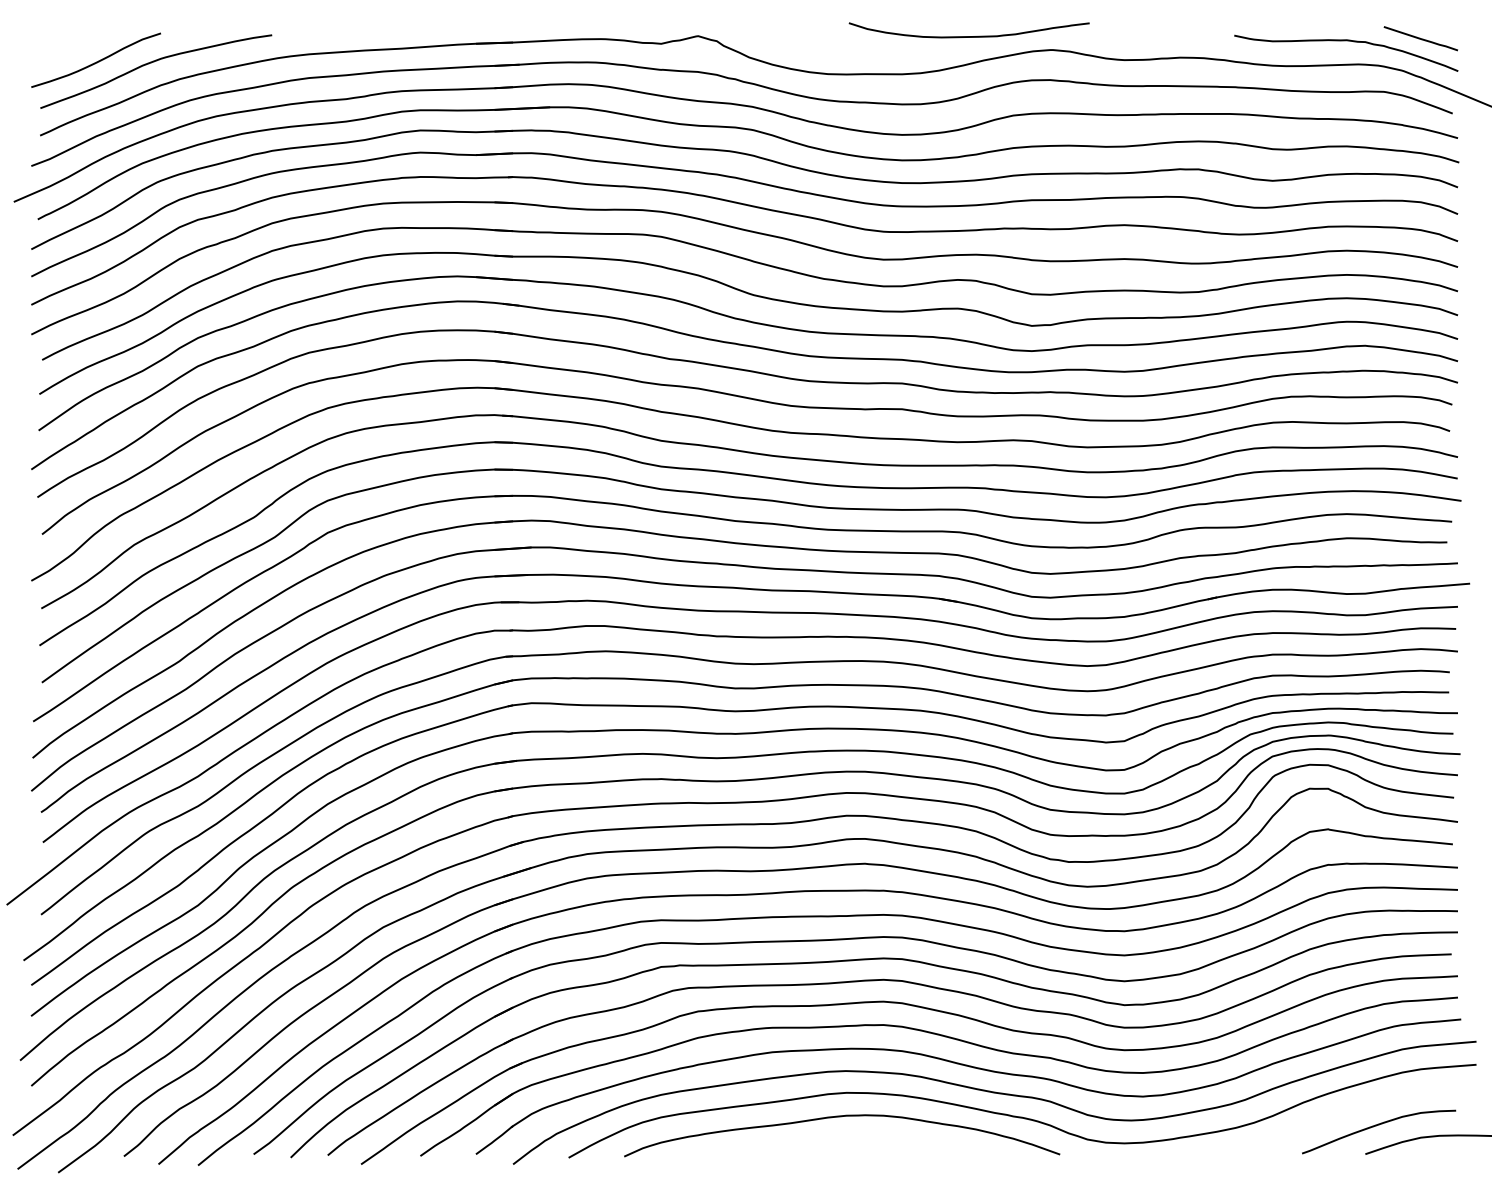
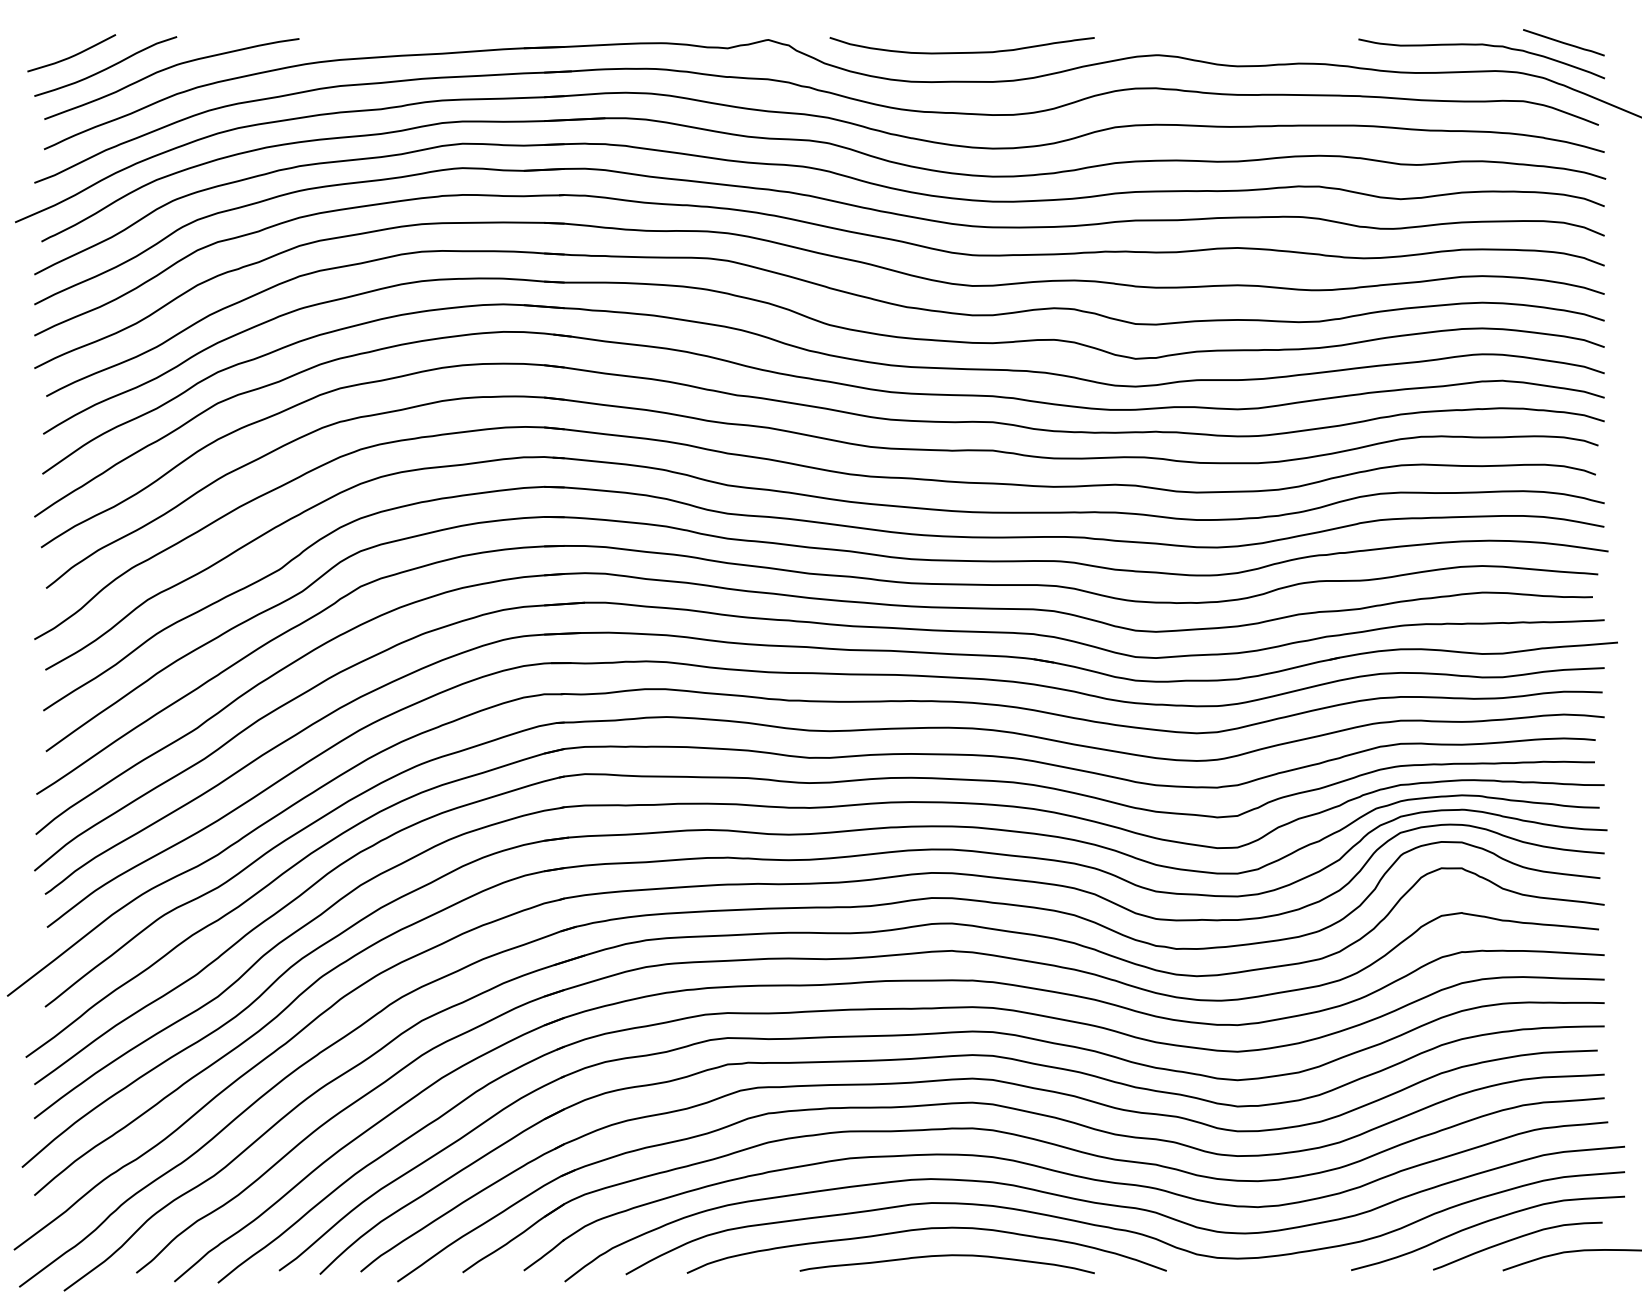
curve: (968, 36) -> (961, 52), moved
curve: (67, 49) -> (74, 54), added
curve: (1346, 1112) -> (1481, 1224), added
curve: (860, 1141) -> (947, 1256), added

